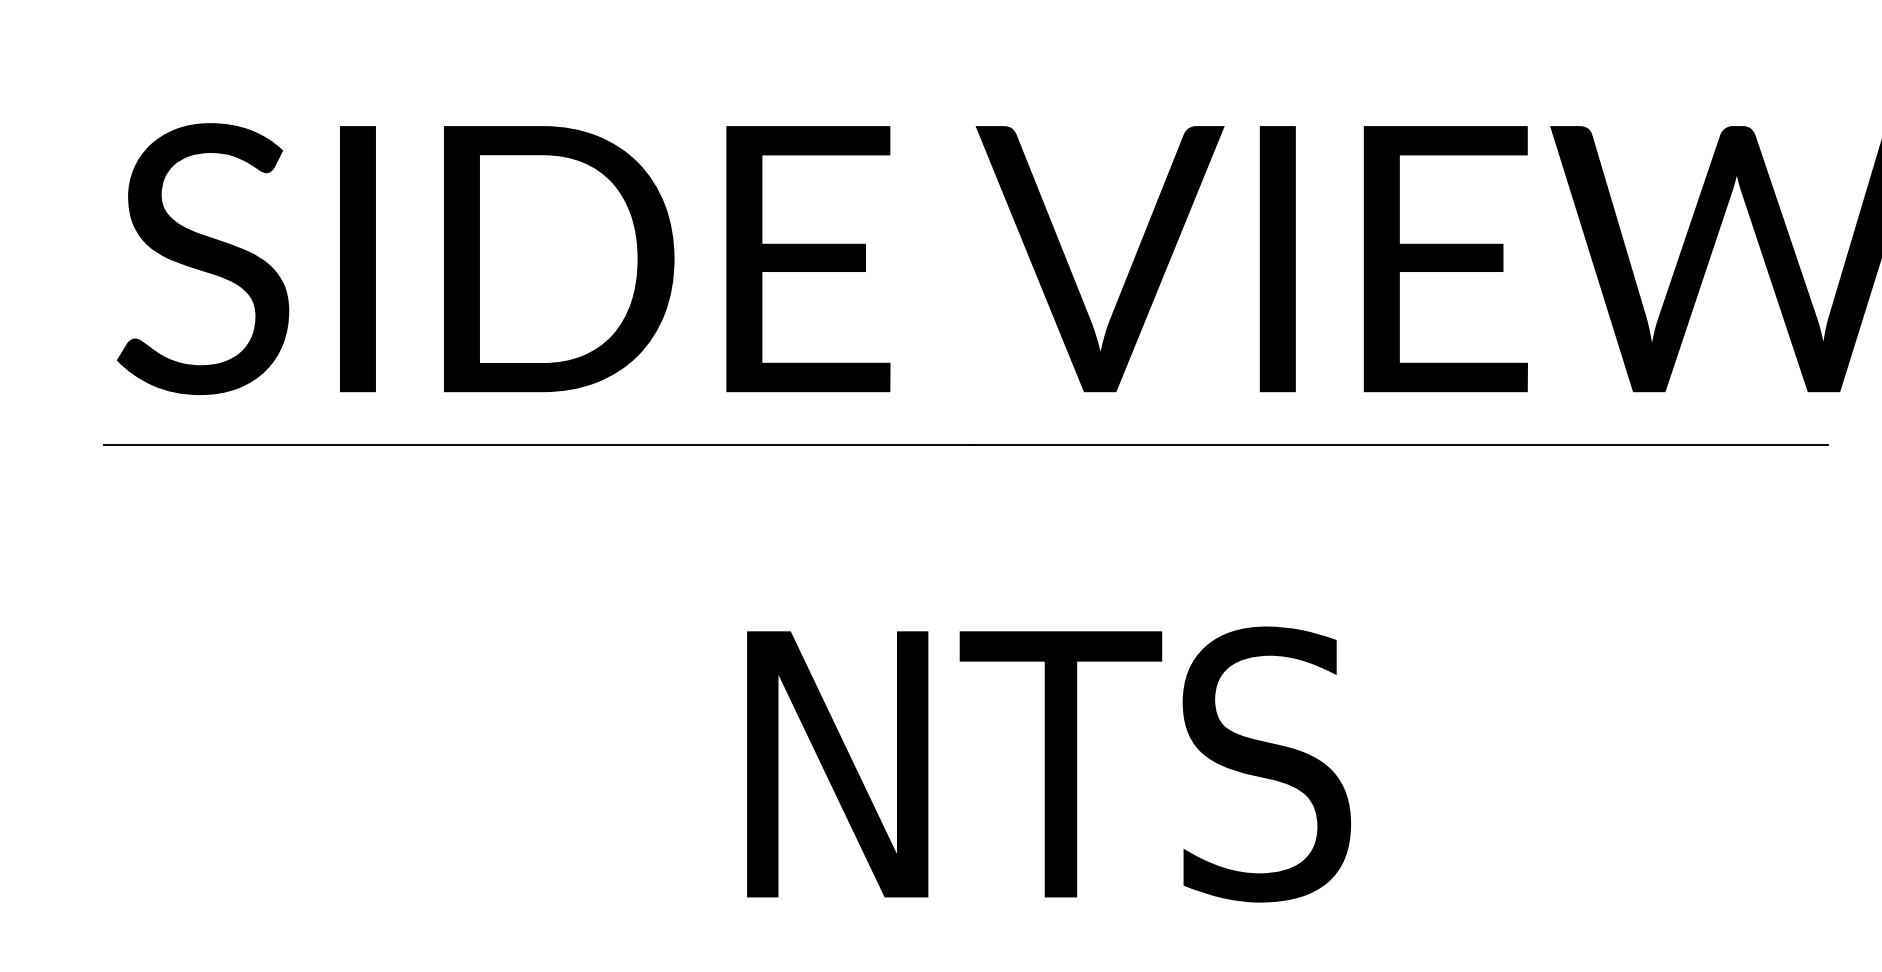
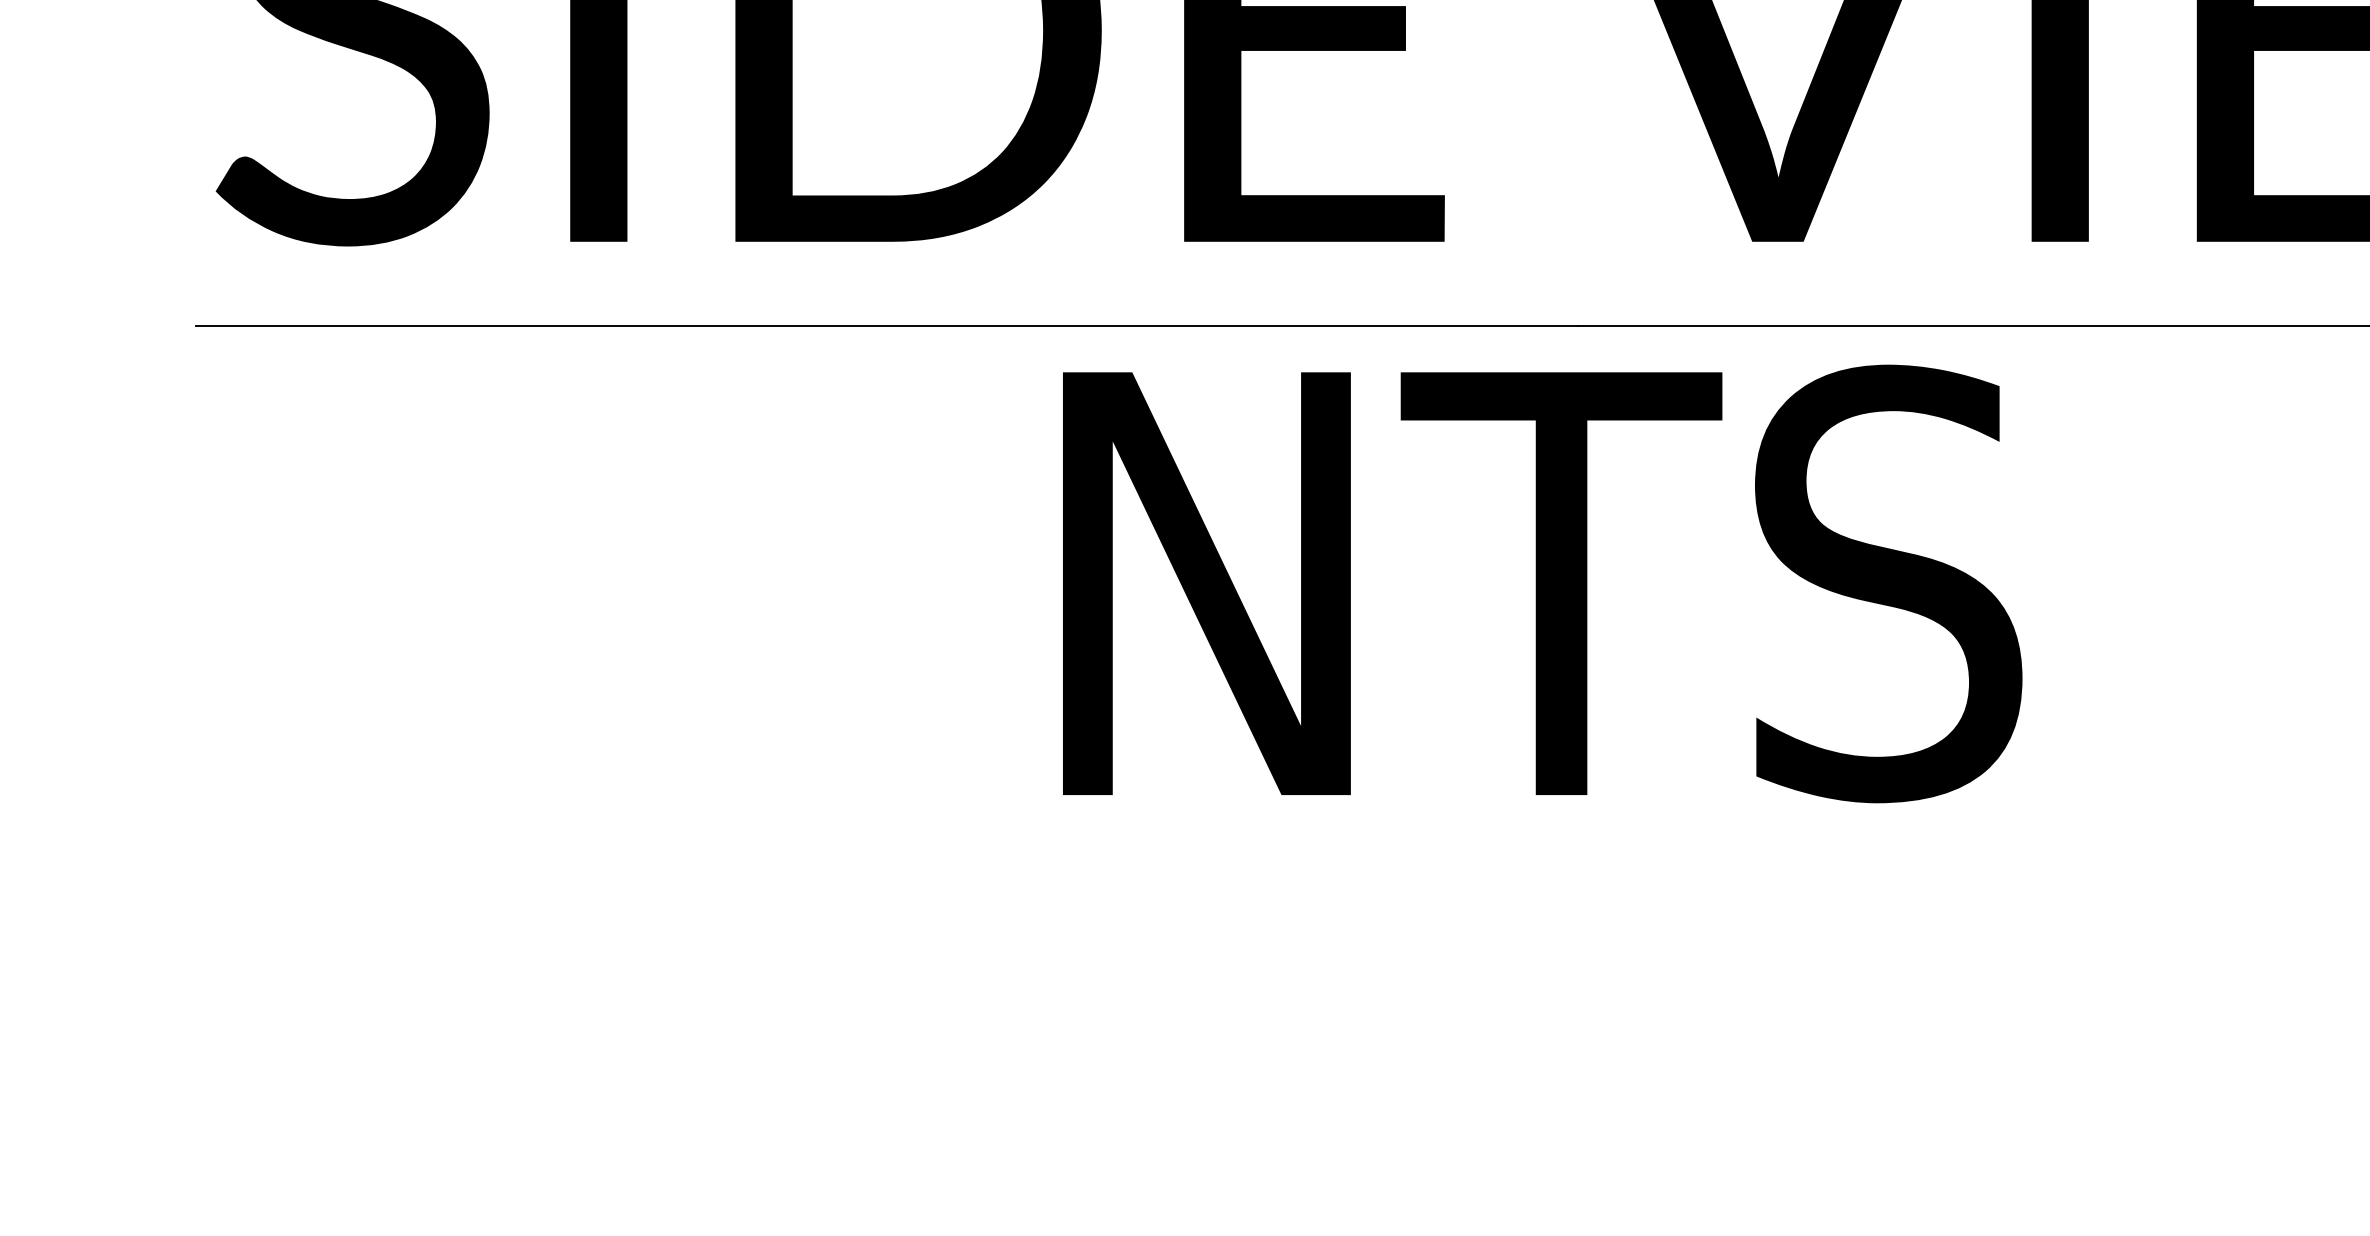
text: (1048, 764) -> (1541, 583), moved

